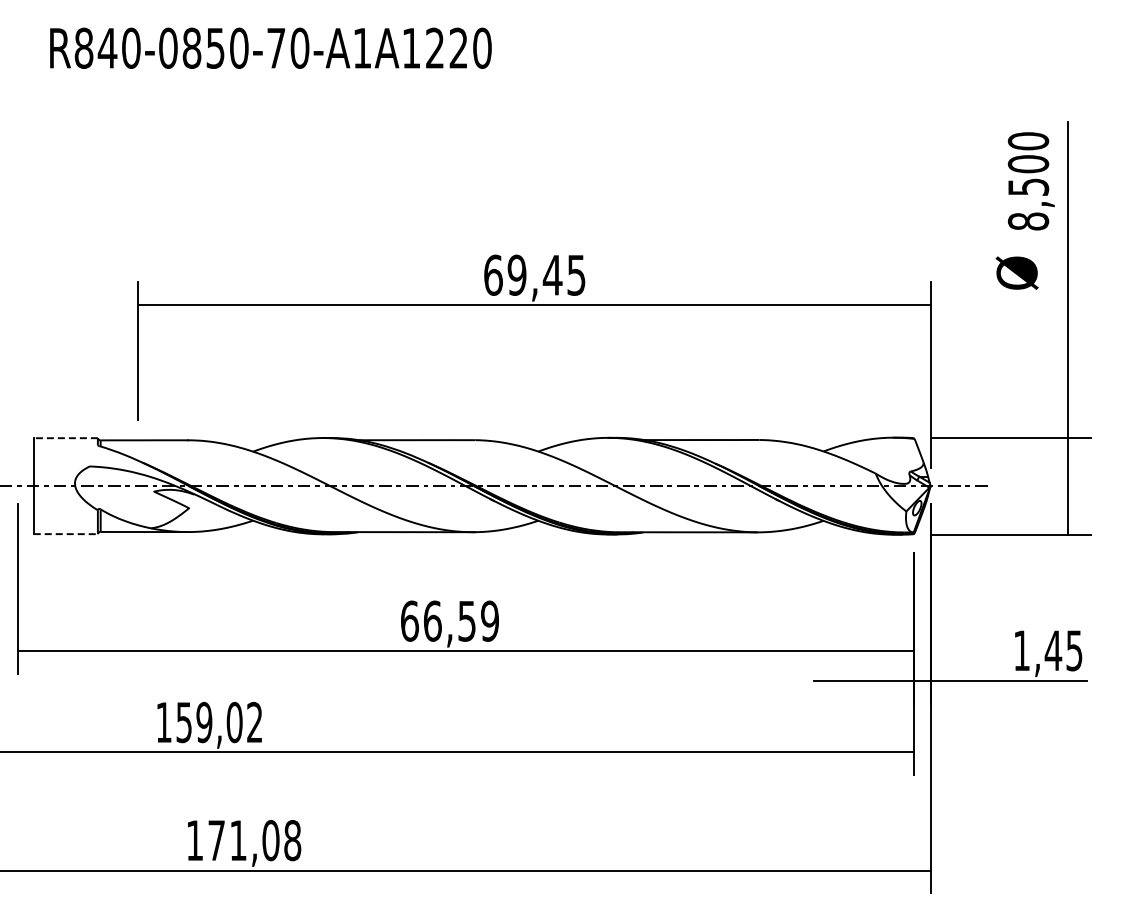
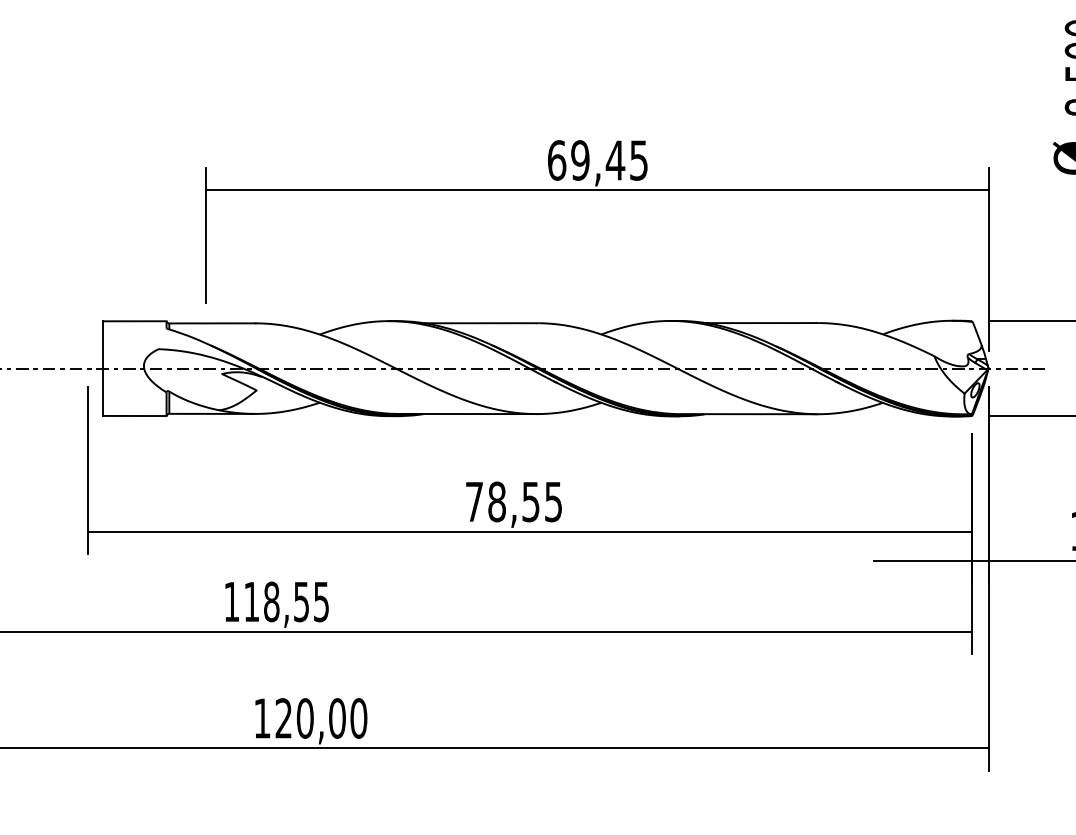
line: (65, 438) -> (134, 321), dashed -> solid
line: (66, 534) -> (135, 416), dashed -> solid
text: (449, 620) -> (513, 501), 66,59 -> 78,55
text: (219, 722) -> (286, 601), 159,02 -> 118,55
text: (254, 840) -> (321, 718), 171,08 -> 120,00

